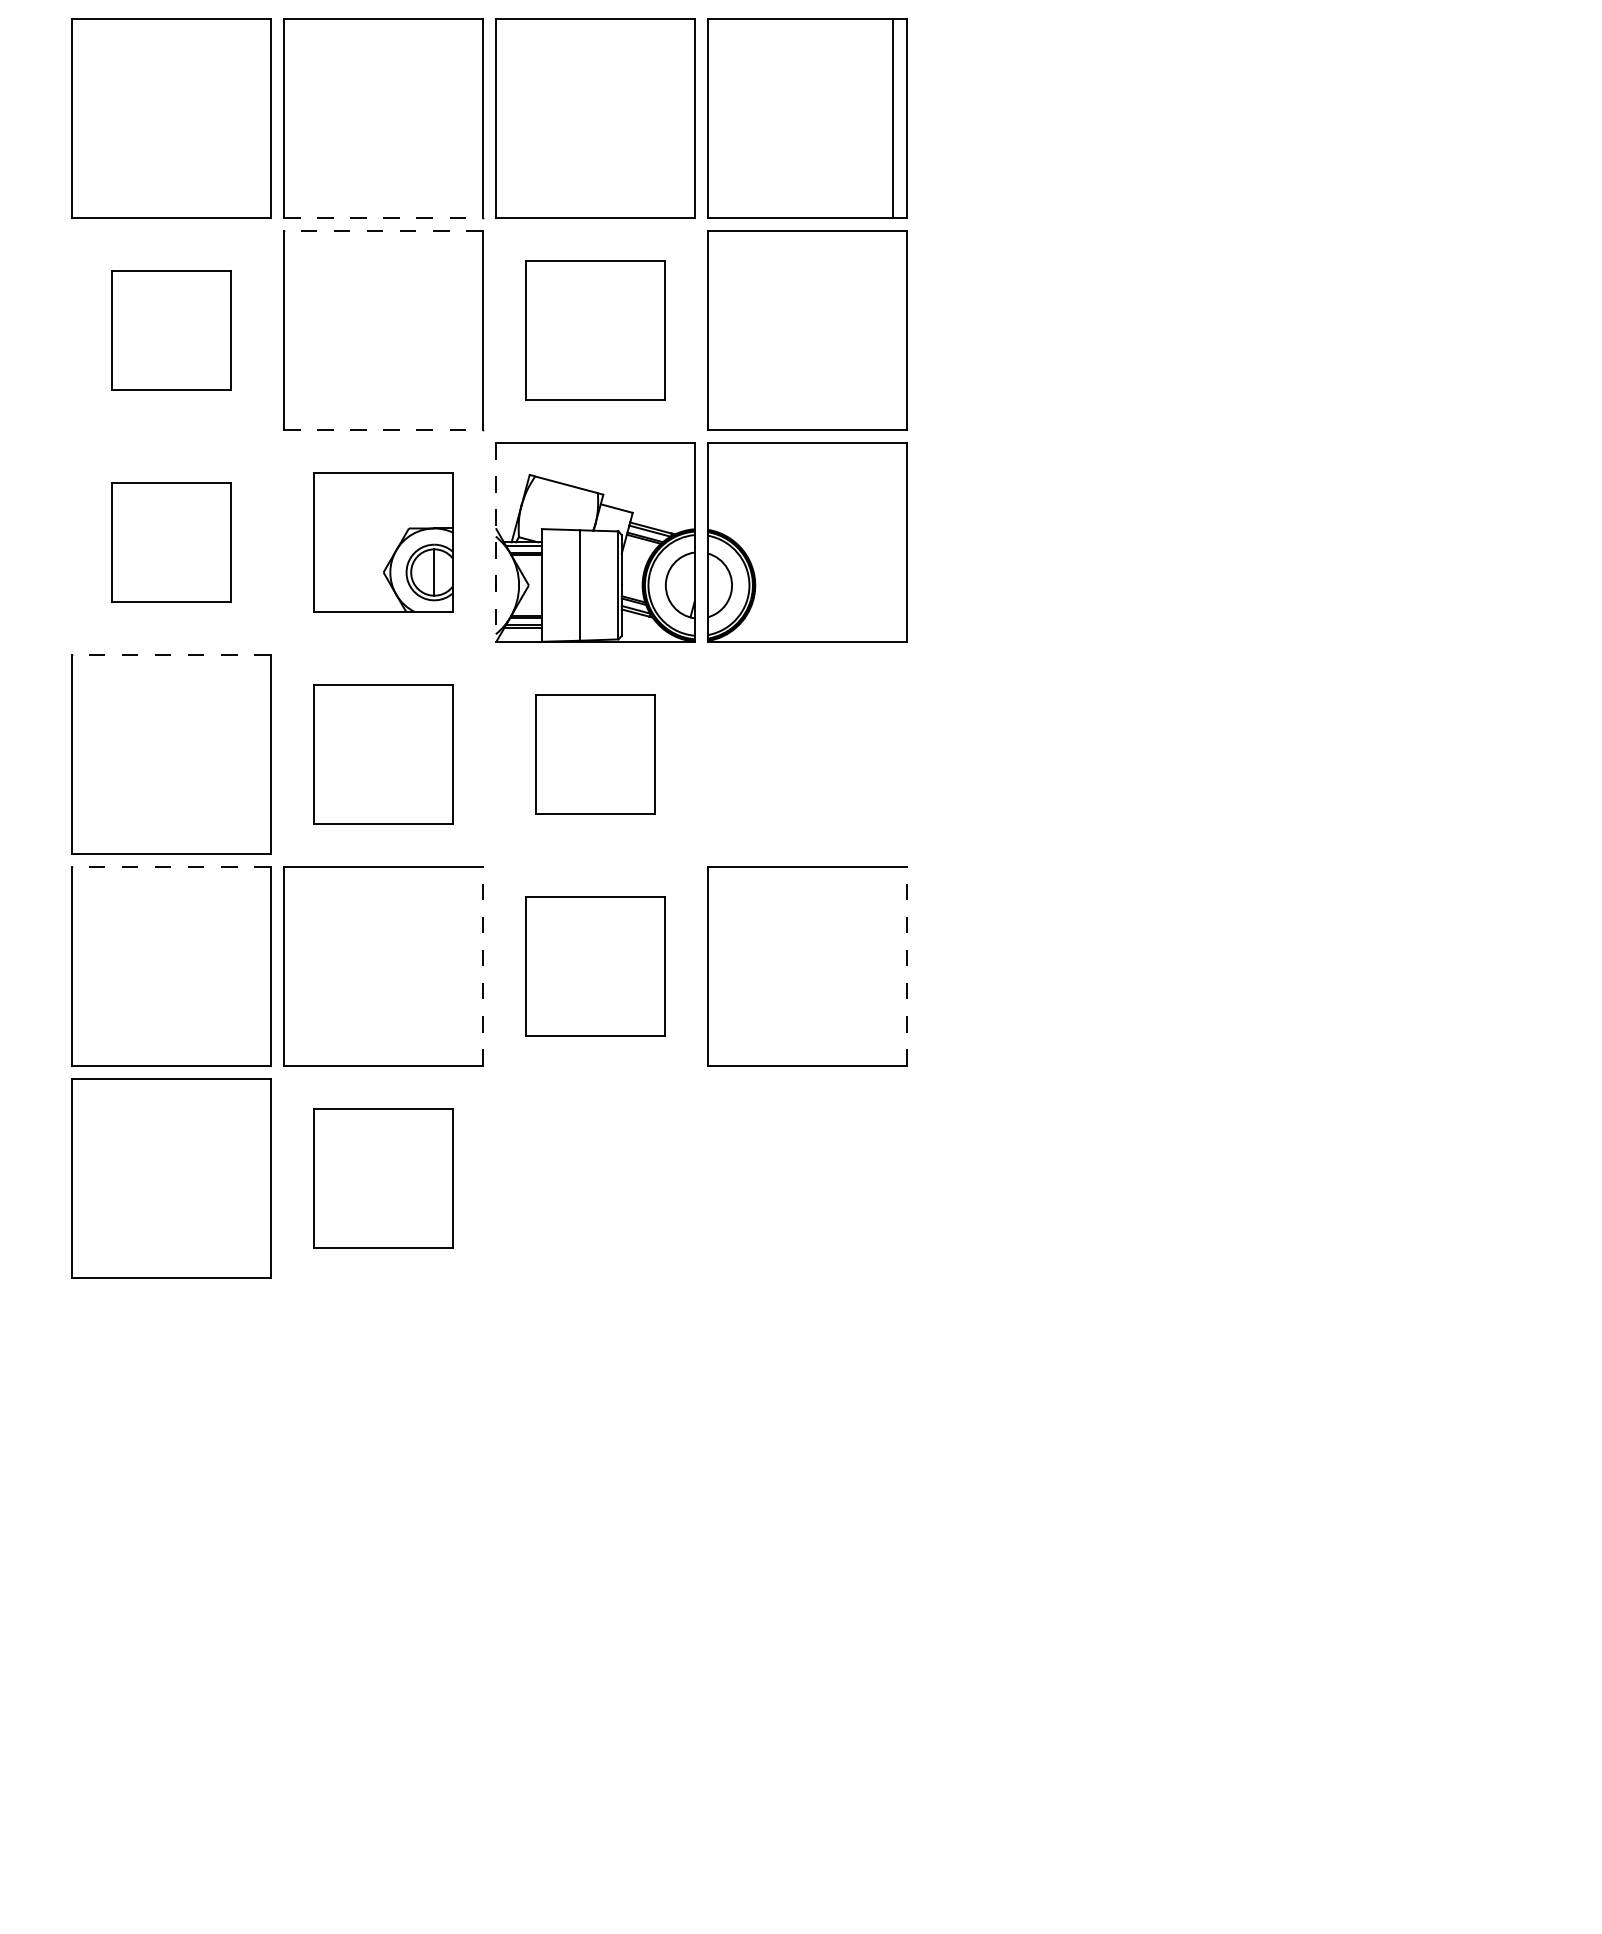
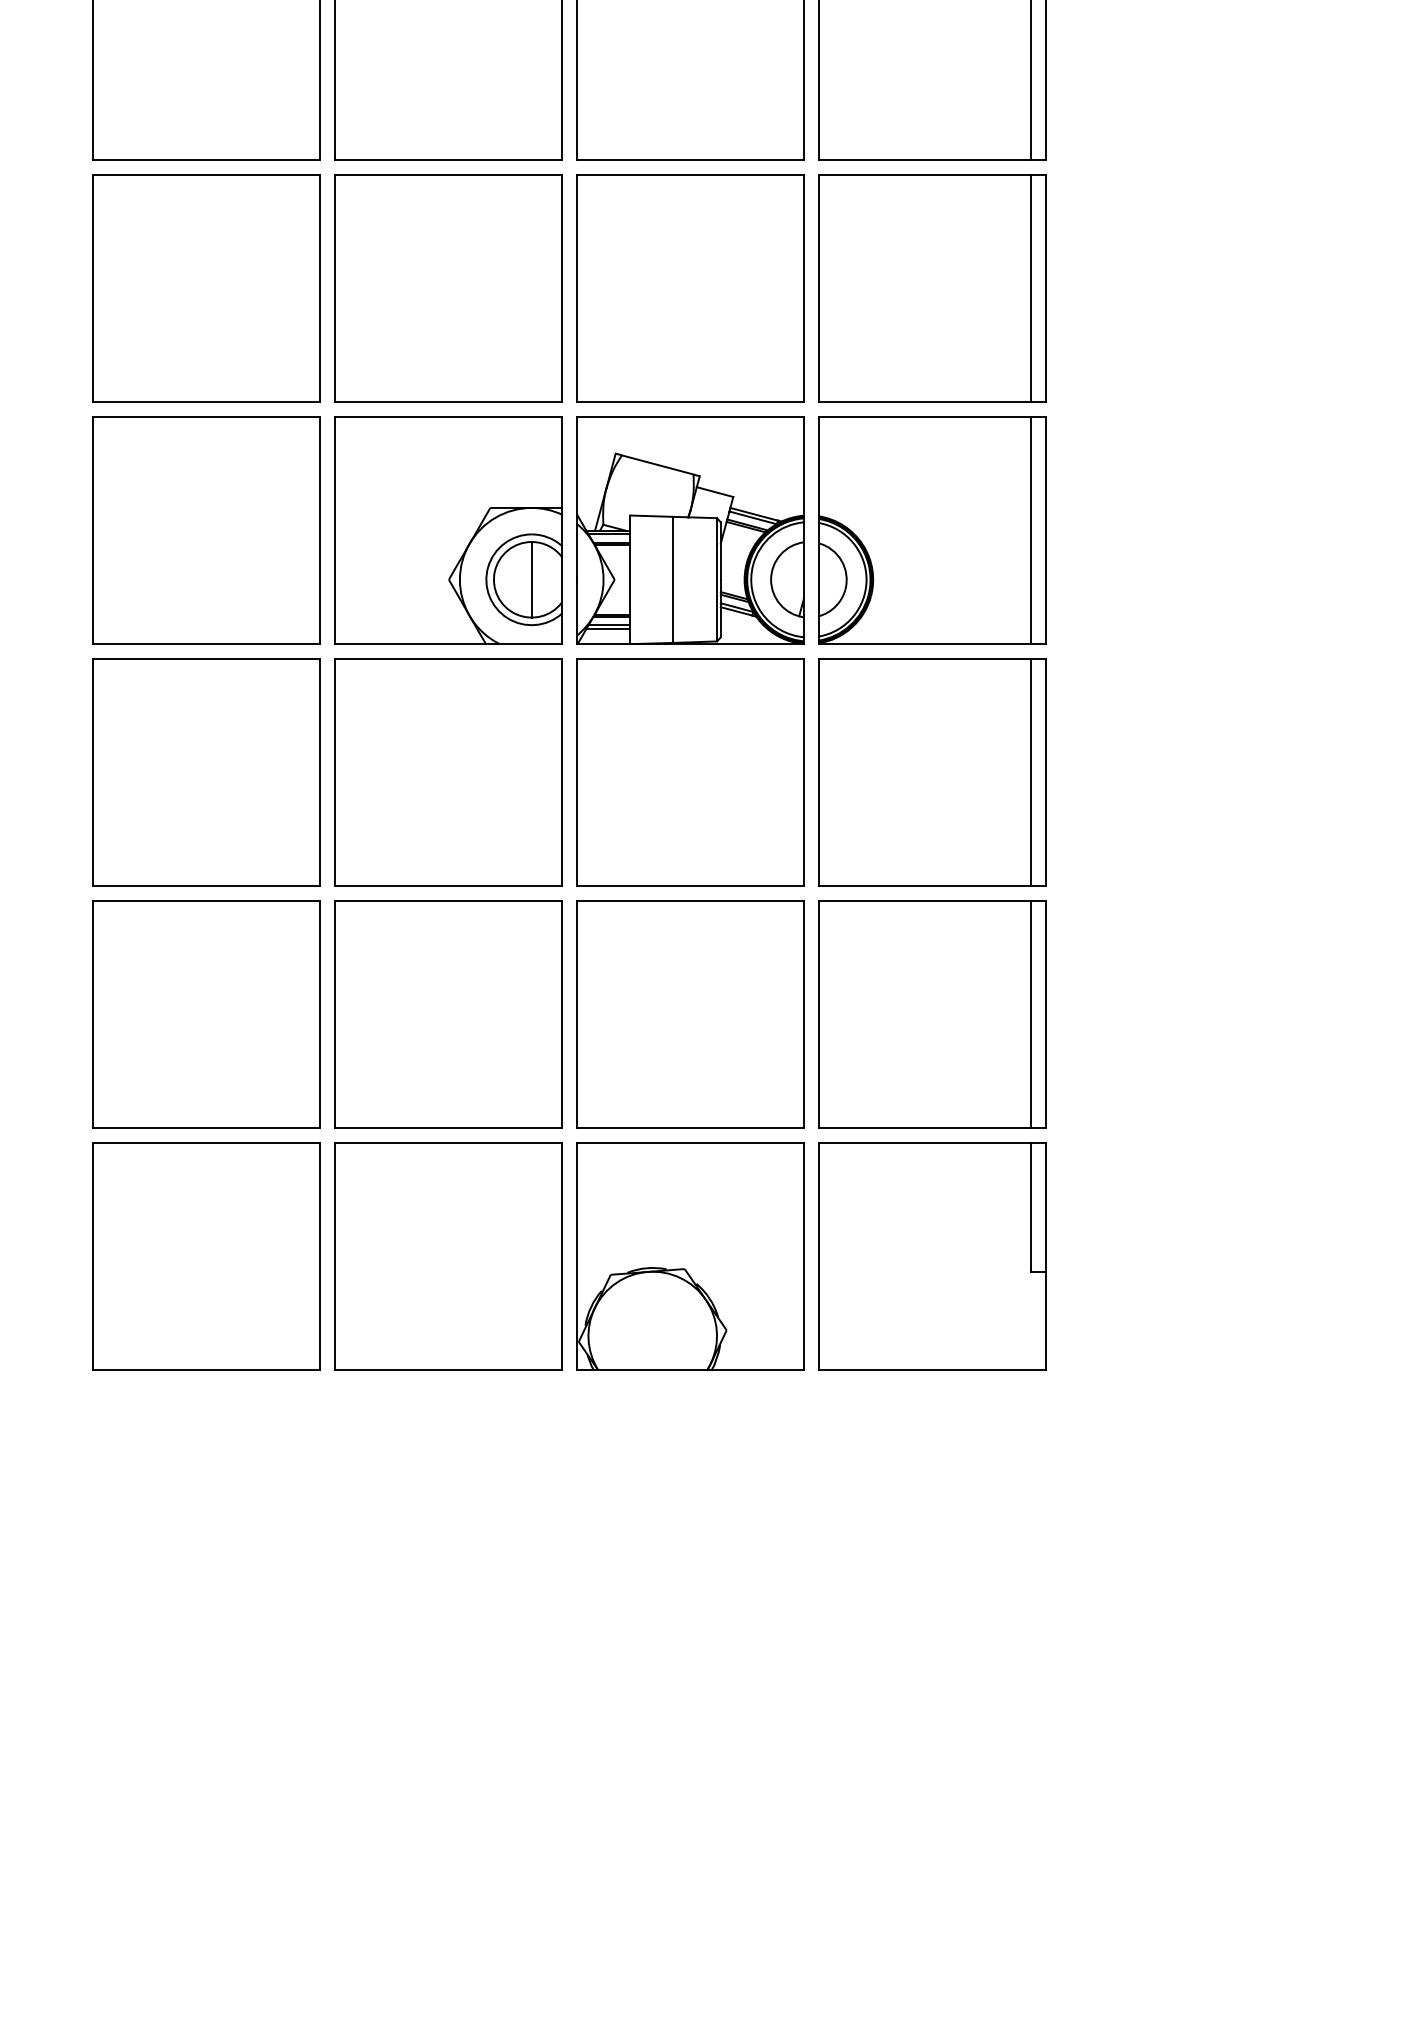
line: (383, 217) -> (448, 159), dashed -> solid
line: (382, 231) -> (447, 175), dashed -> solid
part: (171, 330) -> (206, 288), size x1.67
part: (595, 330) -> (690, 288), size x1.43
line: (893, 330) -> (1030, 288), added
line: (383, 429) -> (448, 401), dashed -> solid
part: (171, 542) -> (206, 530), size x1.67
part: (383, 542) -> (448, 530), size x1.43
line: (495, 542) -> (576, 530), dashed -> solid
line: (893, 542) -> (1030, 530), added
line: (170, 654) -> (205, 658), dashed -> solid
part: (383, 754) -> (448, 772), size x1.43
part: (595, 754) -> (690, 772), size x1.67
part: (807, 754) -> (932, 772), added
line: (170, 866) -> (205, 900), dashed -> solid
line: (482, 965) -> (561, 1013), dashed -> solid
line: (893, 965) -> (1030, 1013), added
line: (906, 965) -> (1045, 1013), dashed -> solid
part: (595, 966) -> (690, 1014), size x1.43
part: (383, 1178) -> (448, 1256), size x1.43
part: (595, 1178) -> (690, 1256), added
part: (807, 1178) -> (932, 1256), added

